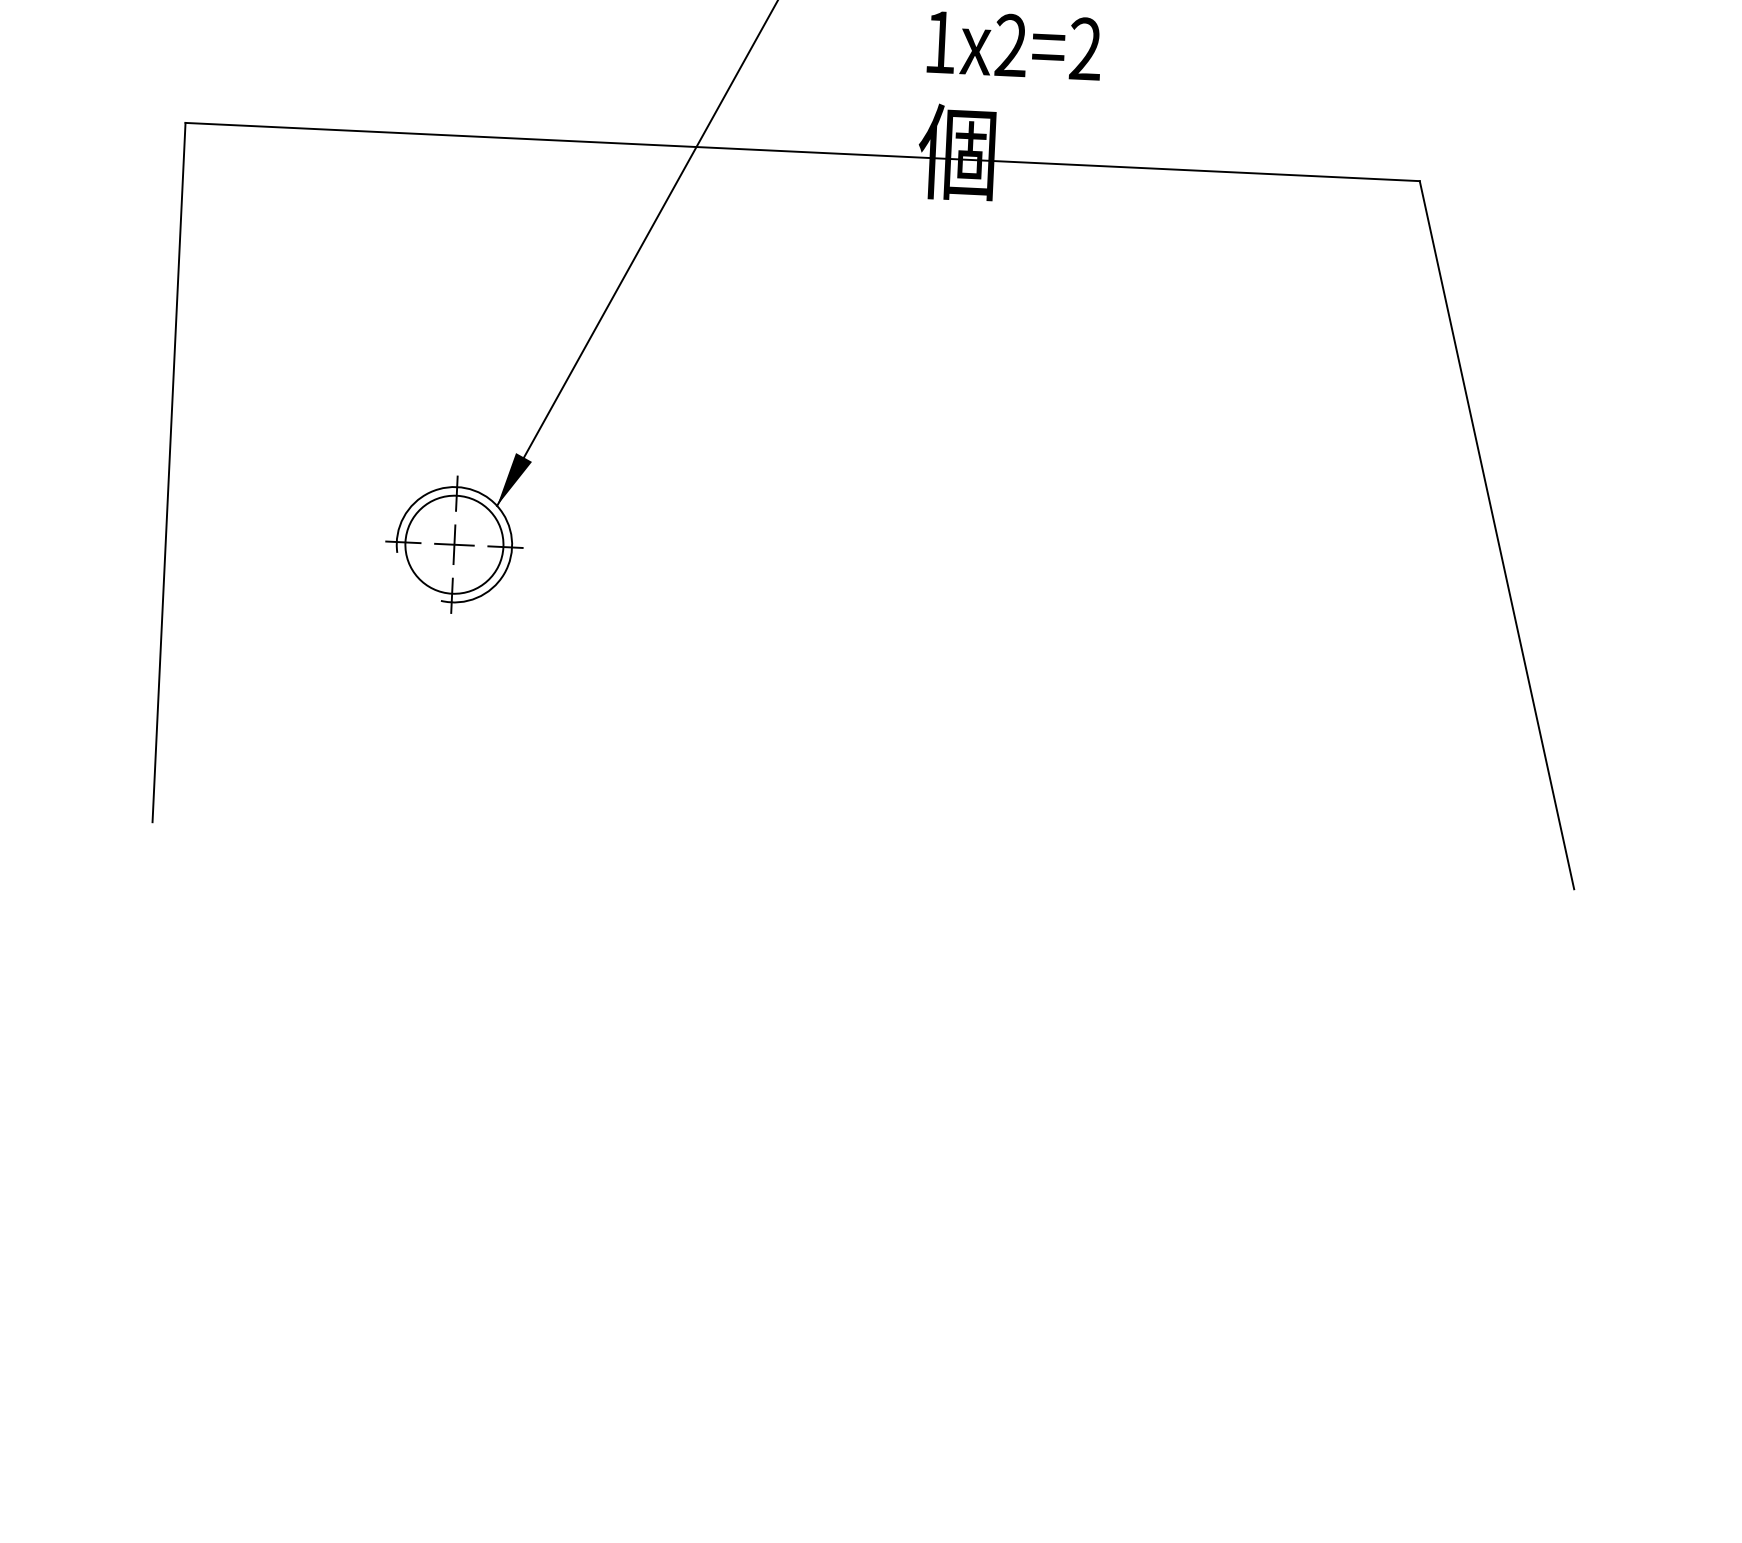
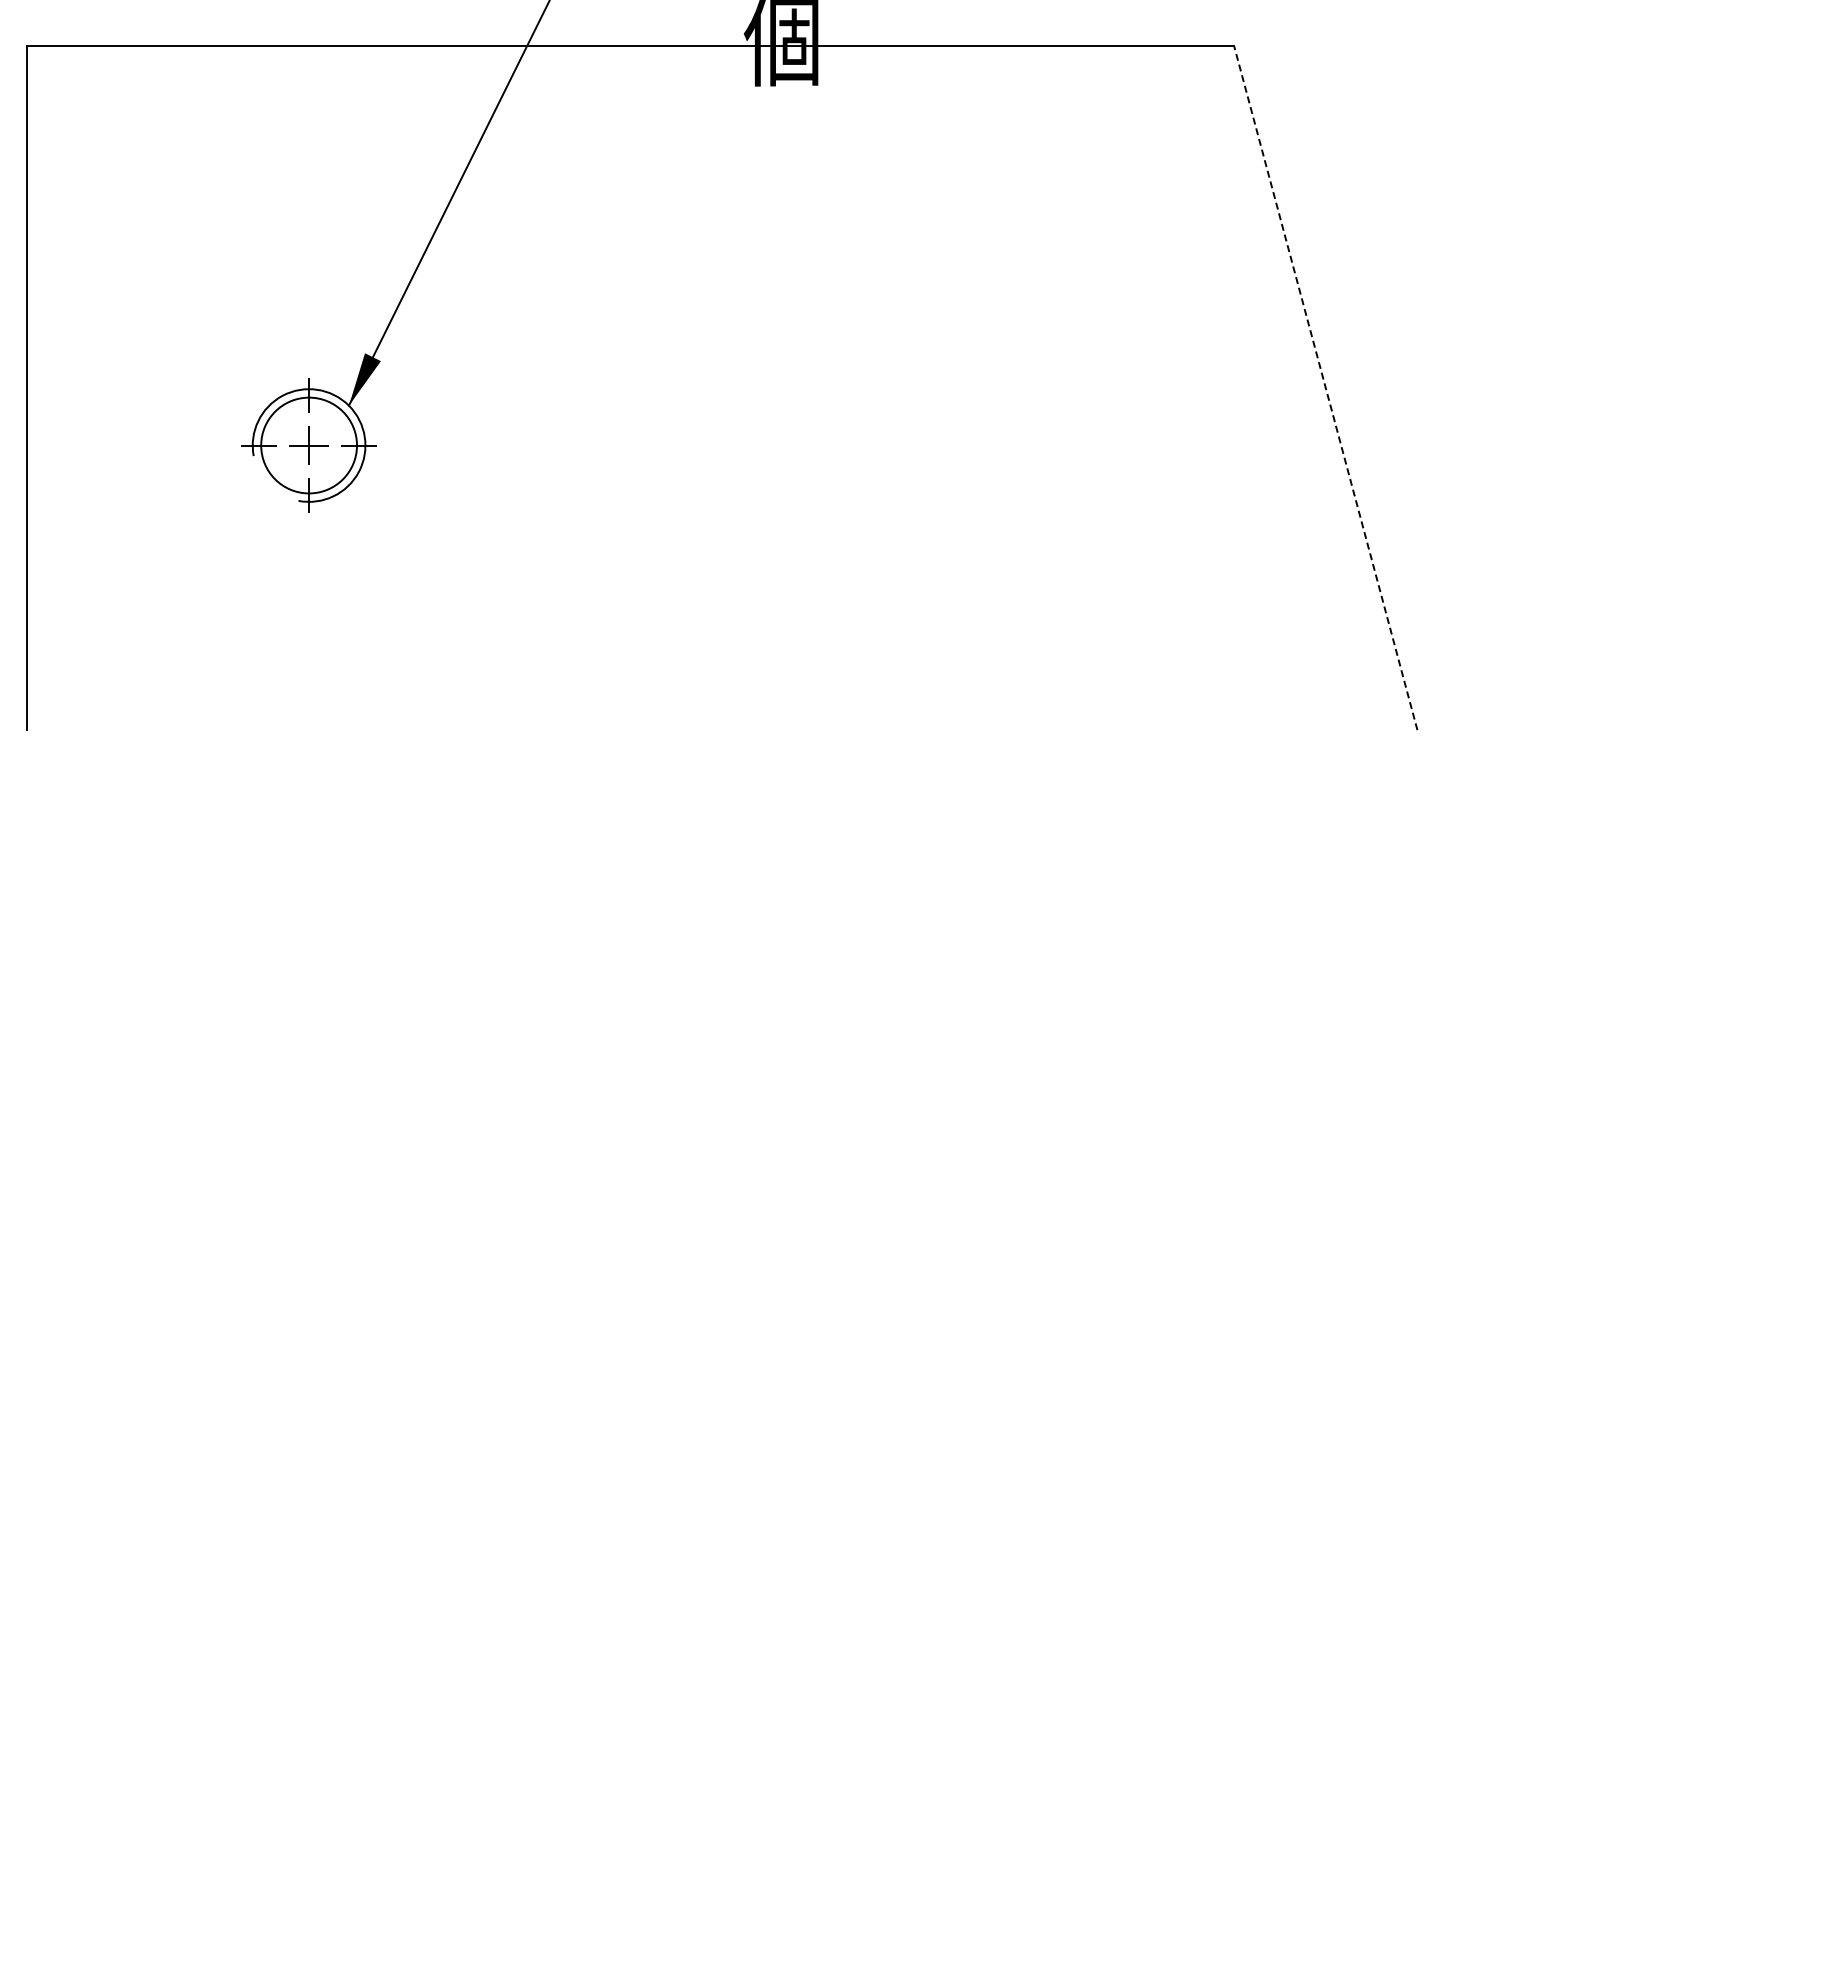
line: (1496, 535) -> (1325, 388), solid -> dashed

